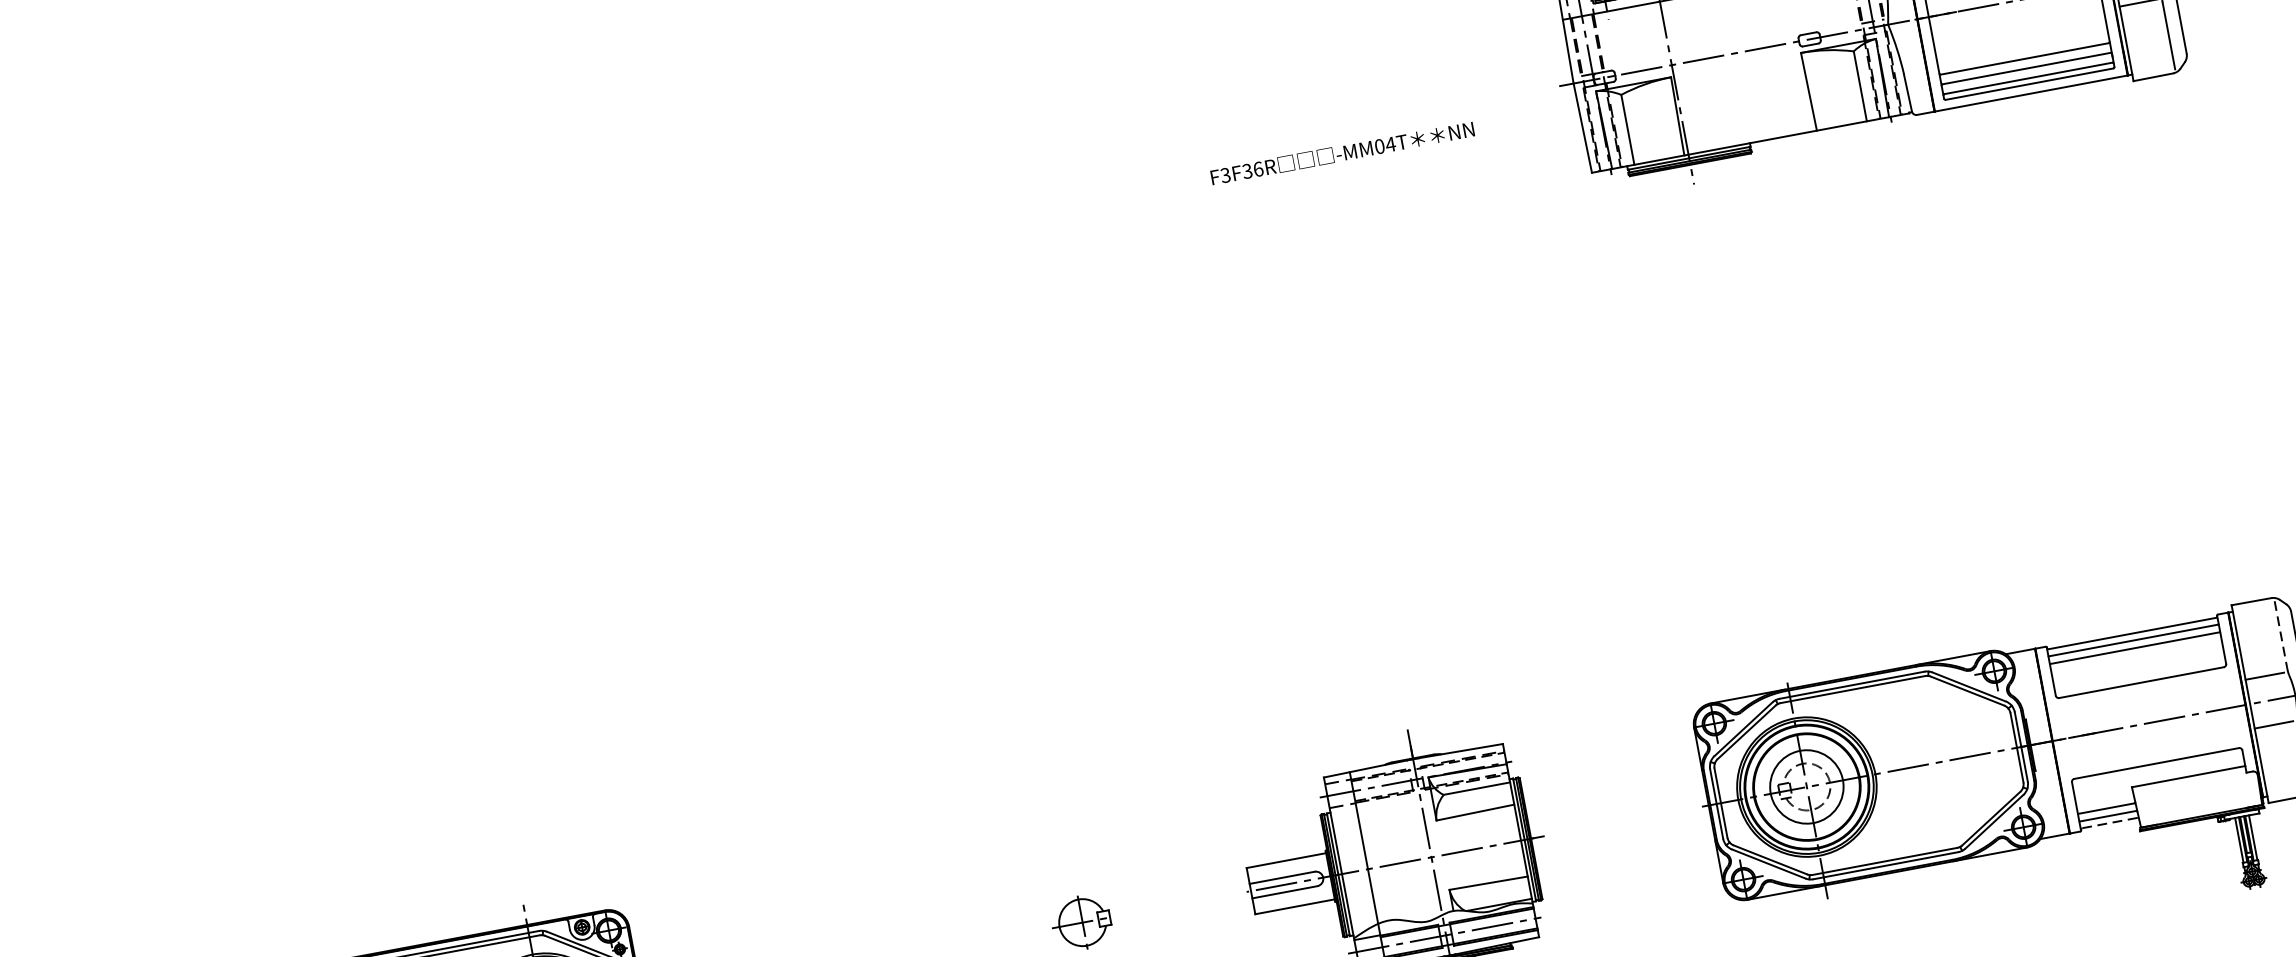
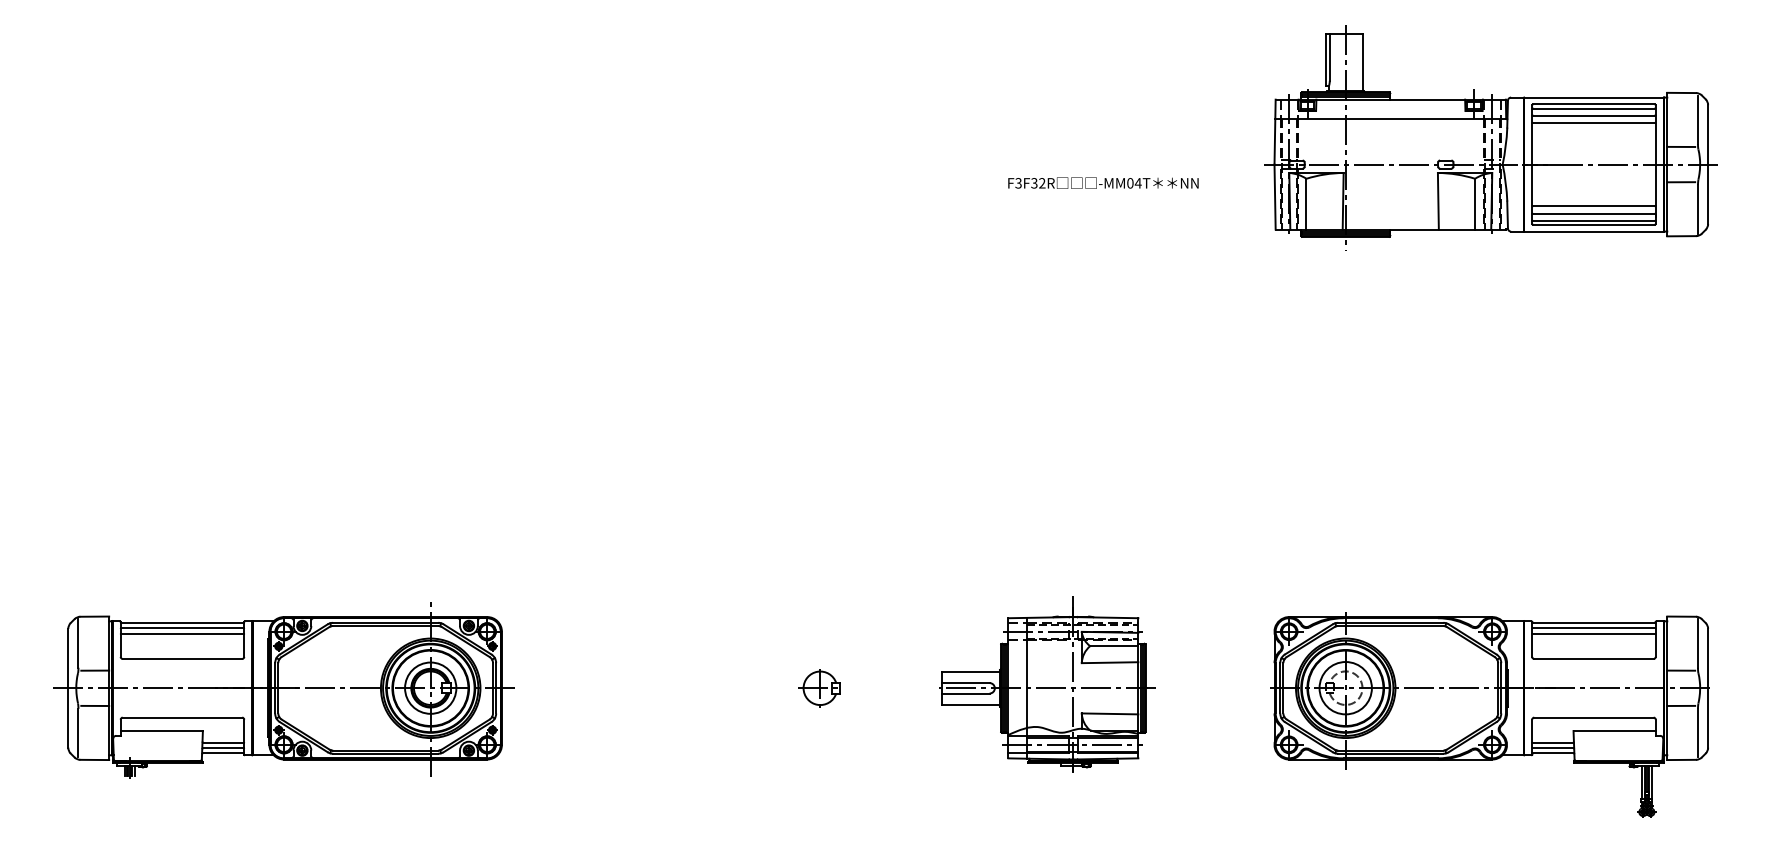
text: (1258, 169) -> (1042, 183), F3F36R -> F3F32R
line: (2280, 635) -> (1697, 644), dashed -> solid
line: (2108, 823) -> (1552, 753), dashed -> solid

